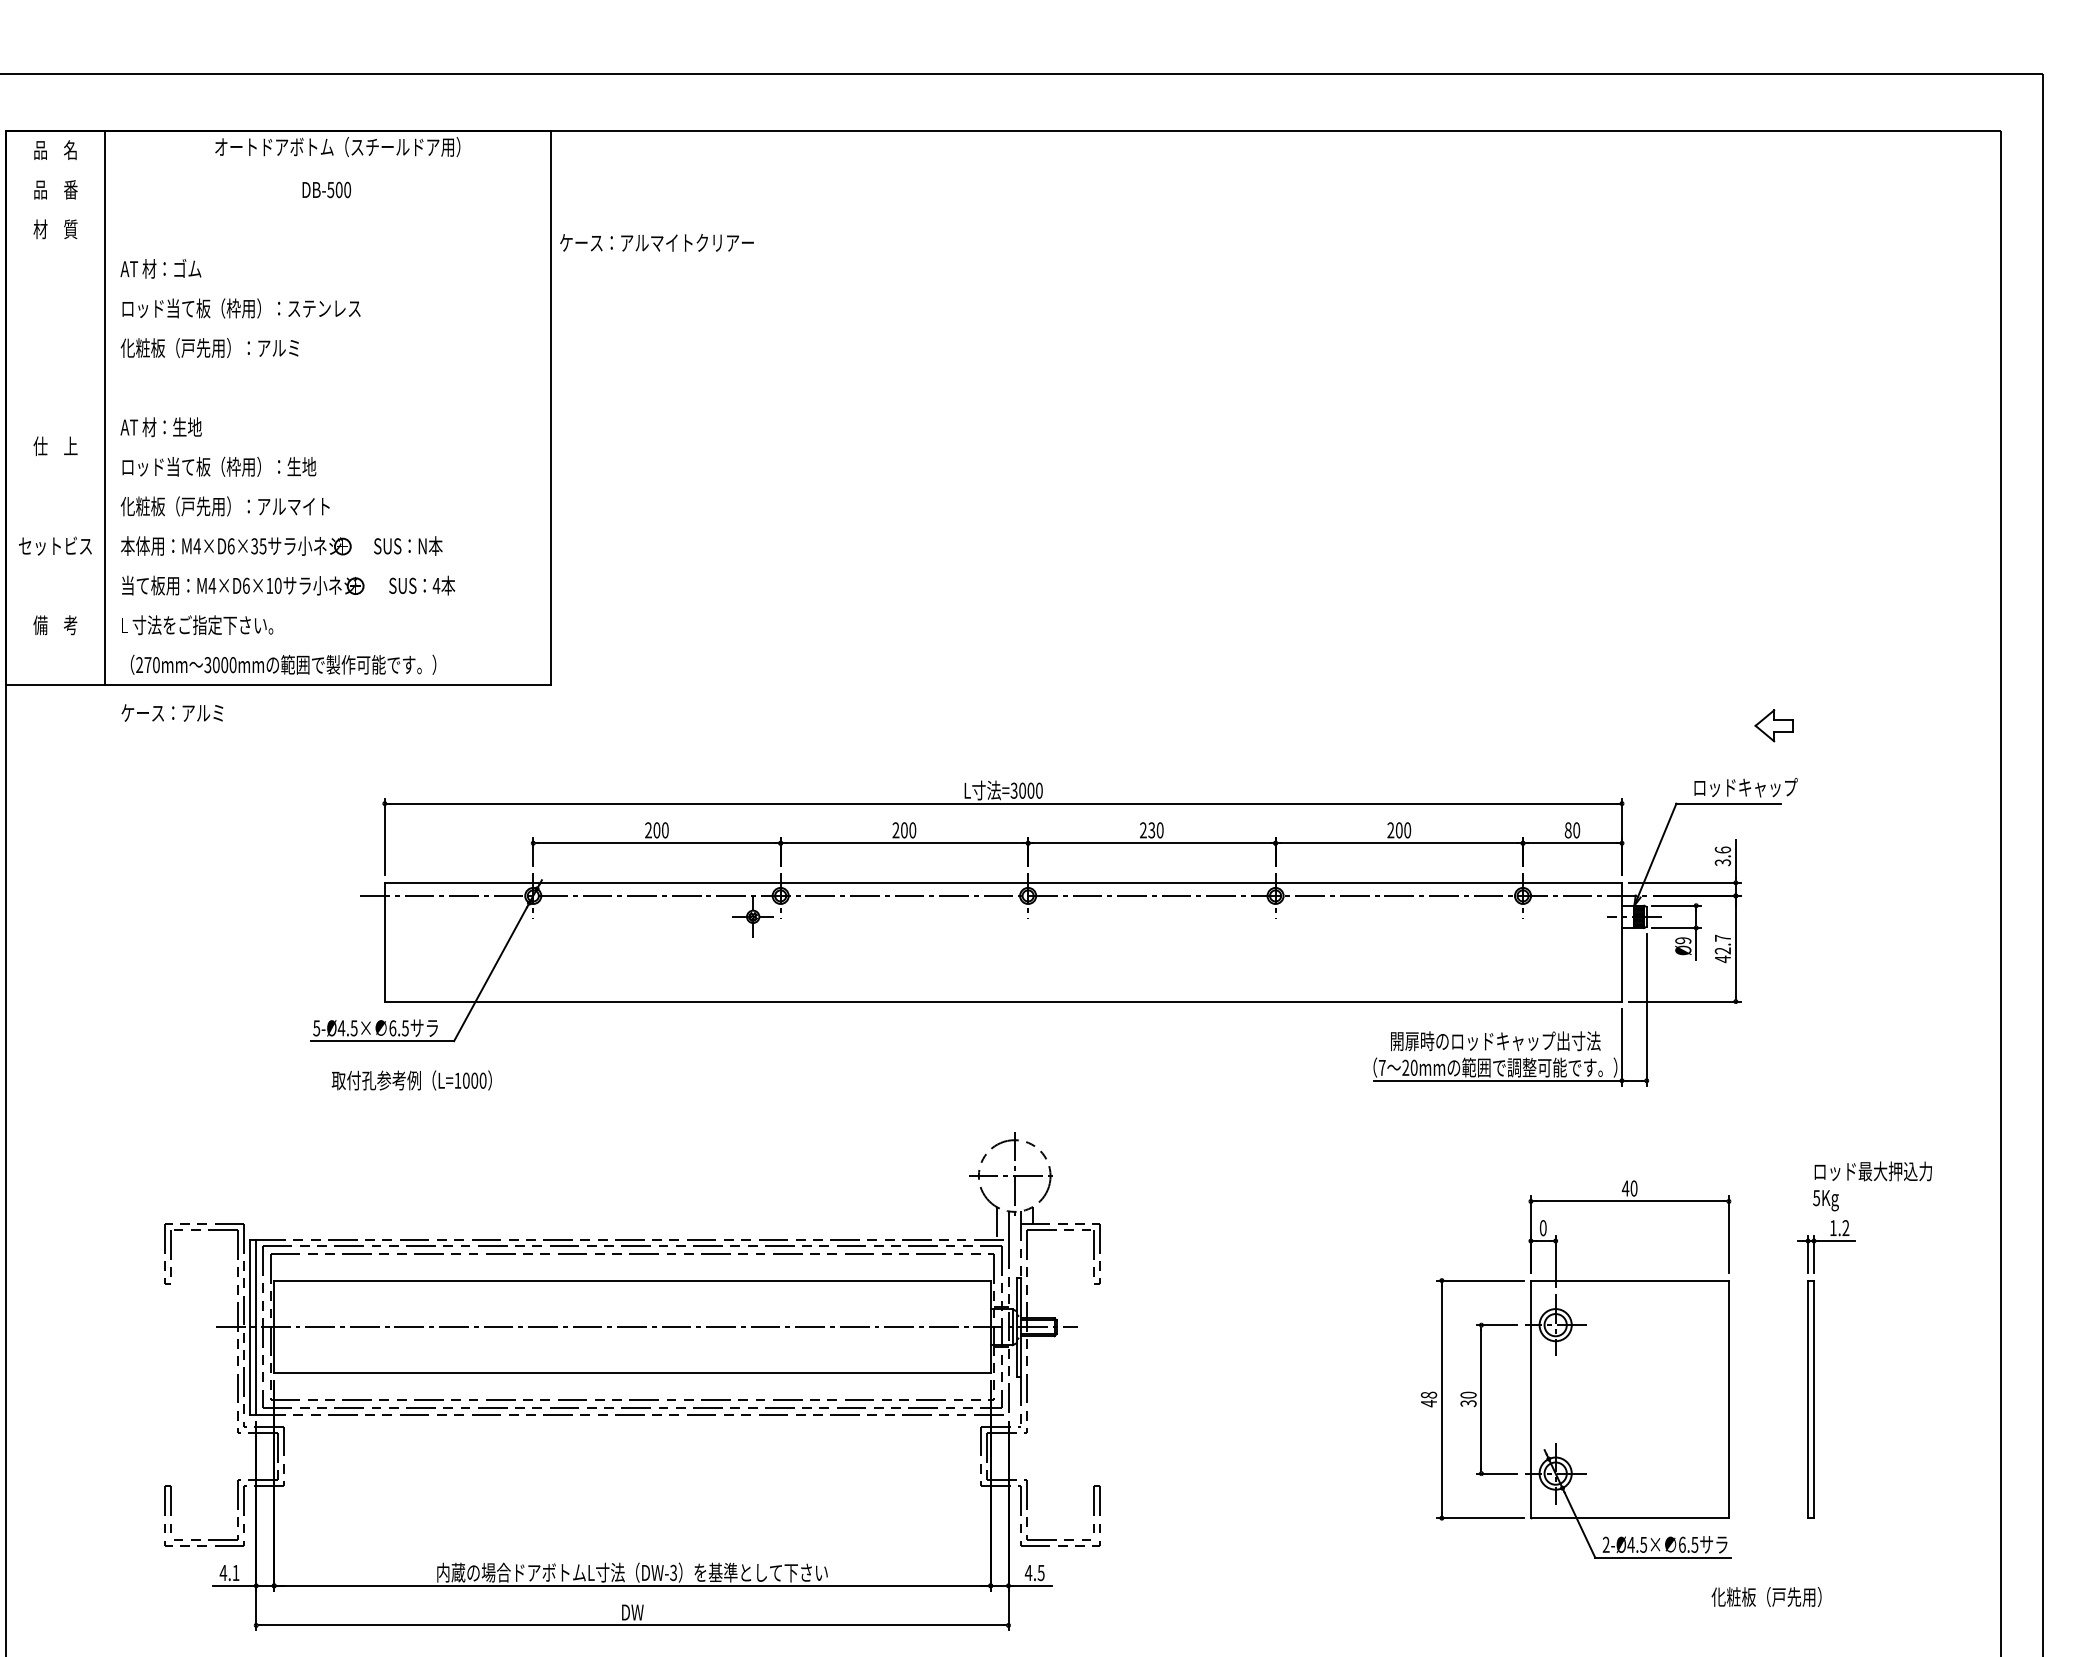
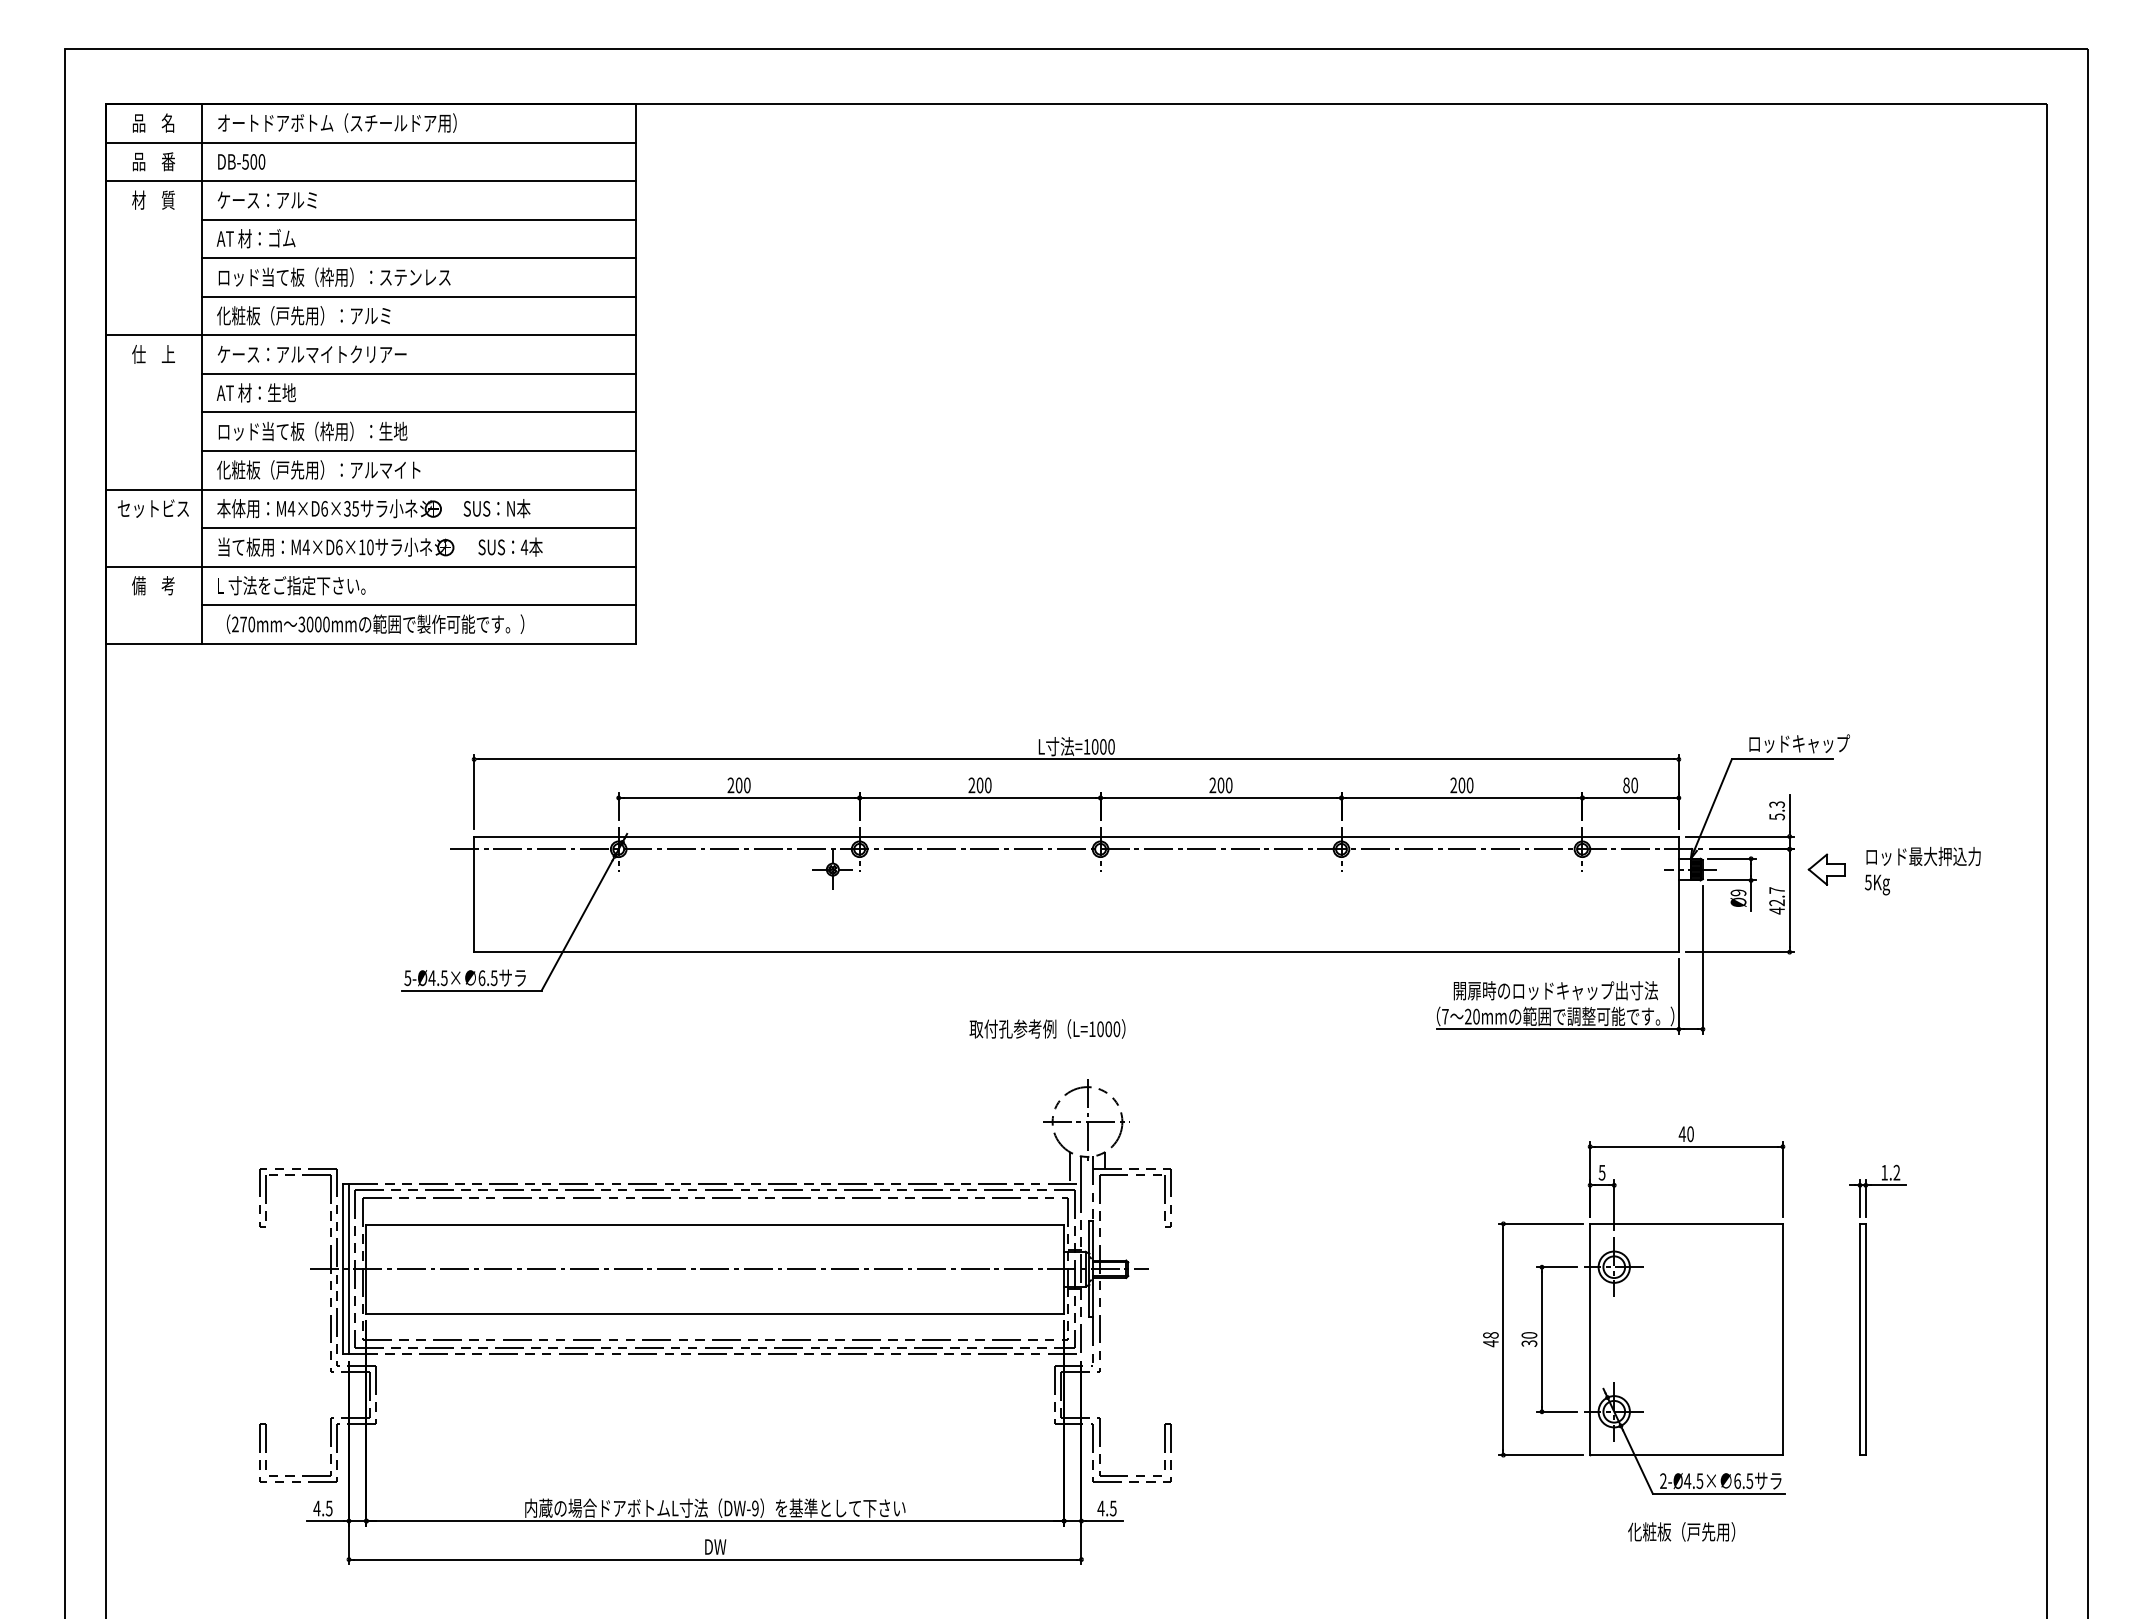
text: (337, 146) -> (337, 122), moved
line: (278, 170) -> (370, 142), added
text: (326, 189) -> (241, 161), moved
line: (278, 210) -> (370, 181), added
text: (656, 241) -> (311, 353), moved
line: (327, 249) -> (418, 219), added
line: (327, 289) -> (418, 258), added
line: (327, 328) -> (418, 296), added
line: (278, 368) -> (370, 335), added
line: (327, 407) -> (418, 373), added
text: (55, 446) -> (153, 354), moved
line: (327, 447) -> (418, 412), added
line: (327, 487) -> (418, 451), added
line: (278, 526) -> (370, 489), added
line: (327, 566) -> (418, 528), added
line: (278, 605) -> (370, 566), added
line: (327, 645) -> (418, 605), added
text: (171, 712) -> (266, 199), moved
part: (1773, 725) -> (1826, 869), moved
text: (1013, 790) -> (1086, 746), =3000 -> =1000
text: (1151, 830) -> (1220, 785), 230 -> 200
text: (1722, 856) -> (1776, 810), 3.6 -> 5.3
text: (411, 1079) -> (1047, 1028), moved
text: (1872, 1185) -> (1922, 870), moved
text: (1542, 1227) -> (1601, 1172), 0 -> 5
text: (235, 1572) -> (328, 1508), 4.1 -> 4.5
text: (673, 1572) -> (755, 1508), DW-3 -> DW-9
text: (1766, 1596) -> (1681, 1531), moved

